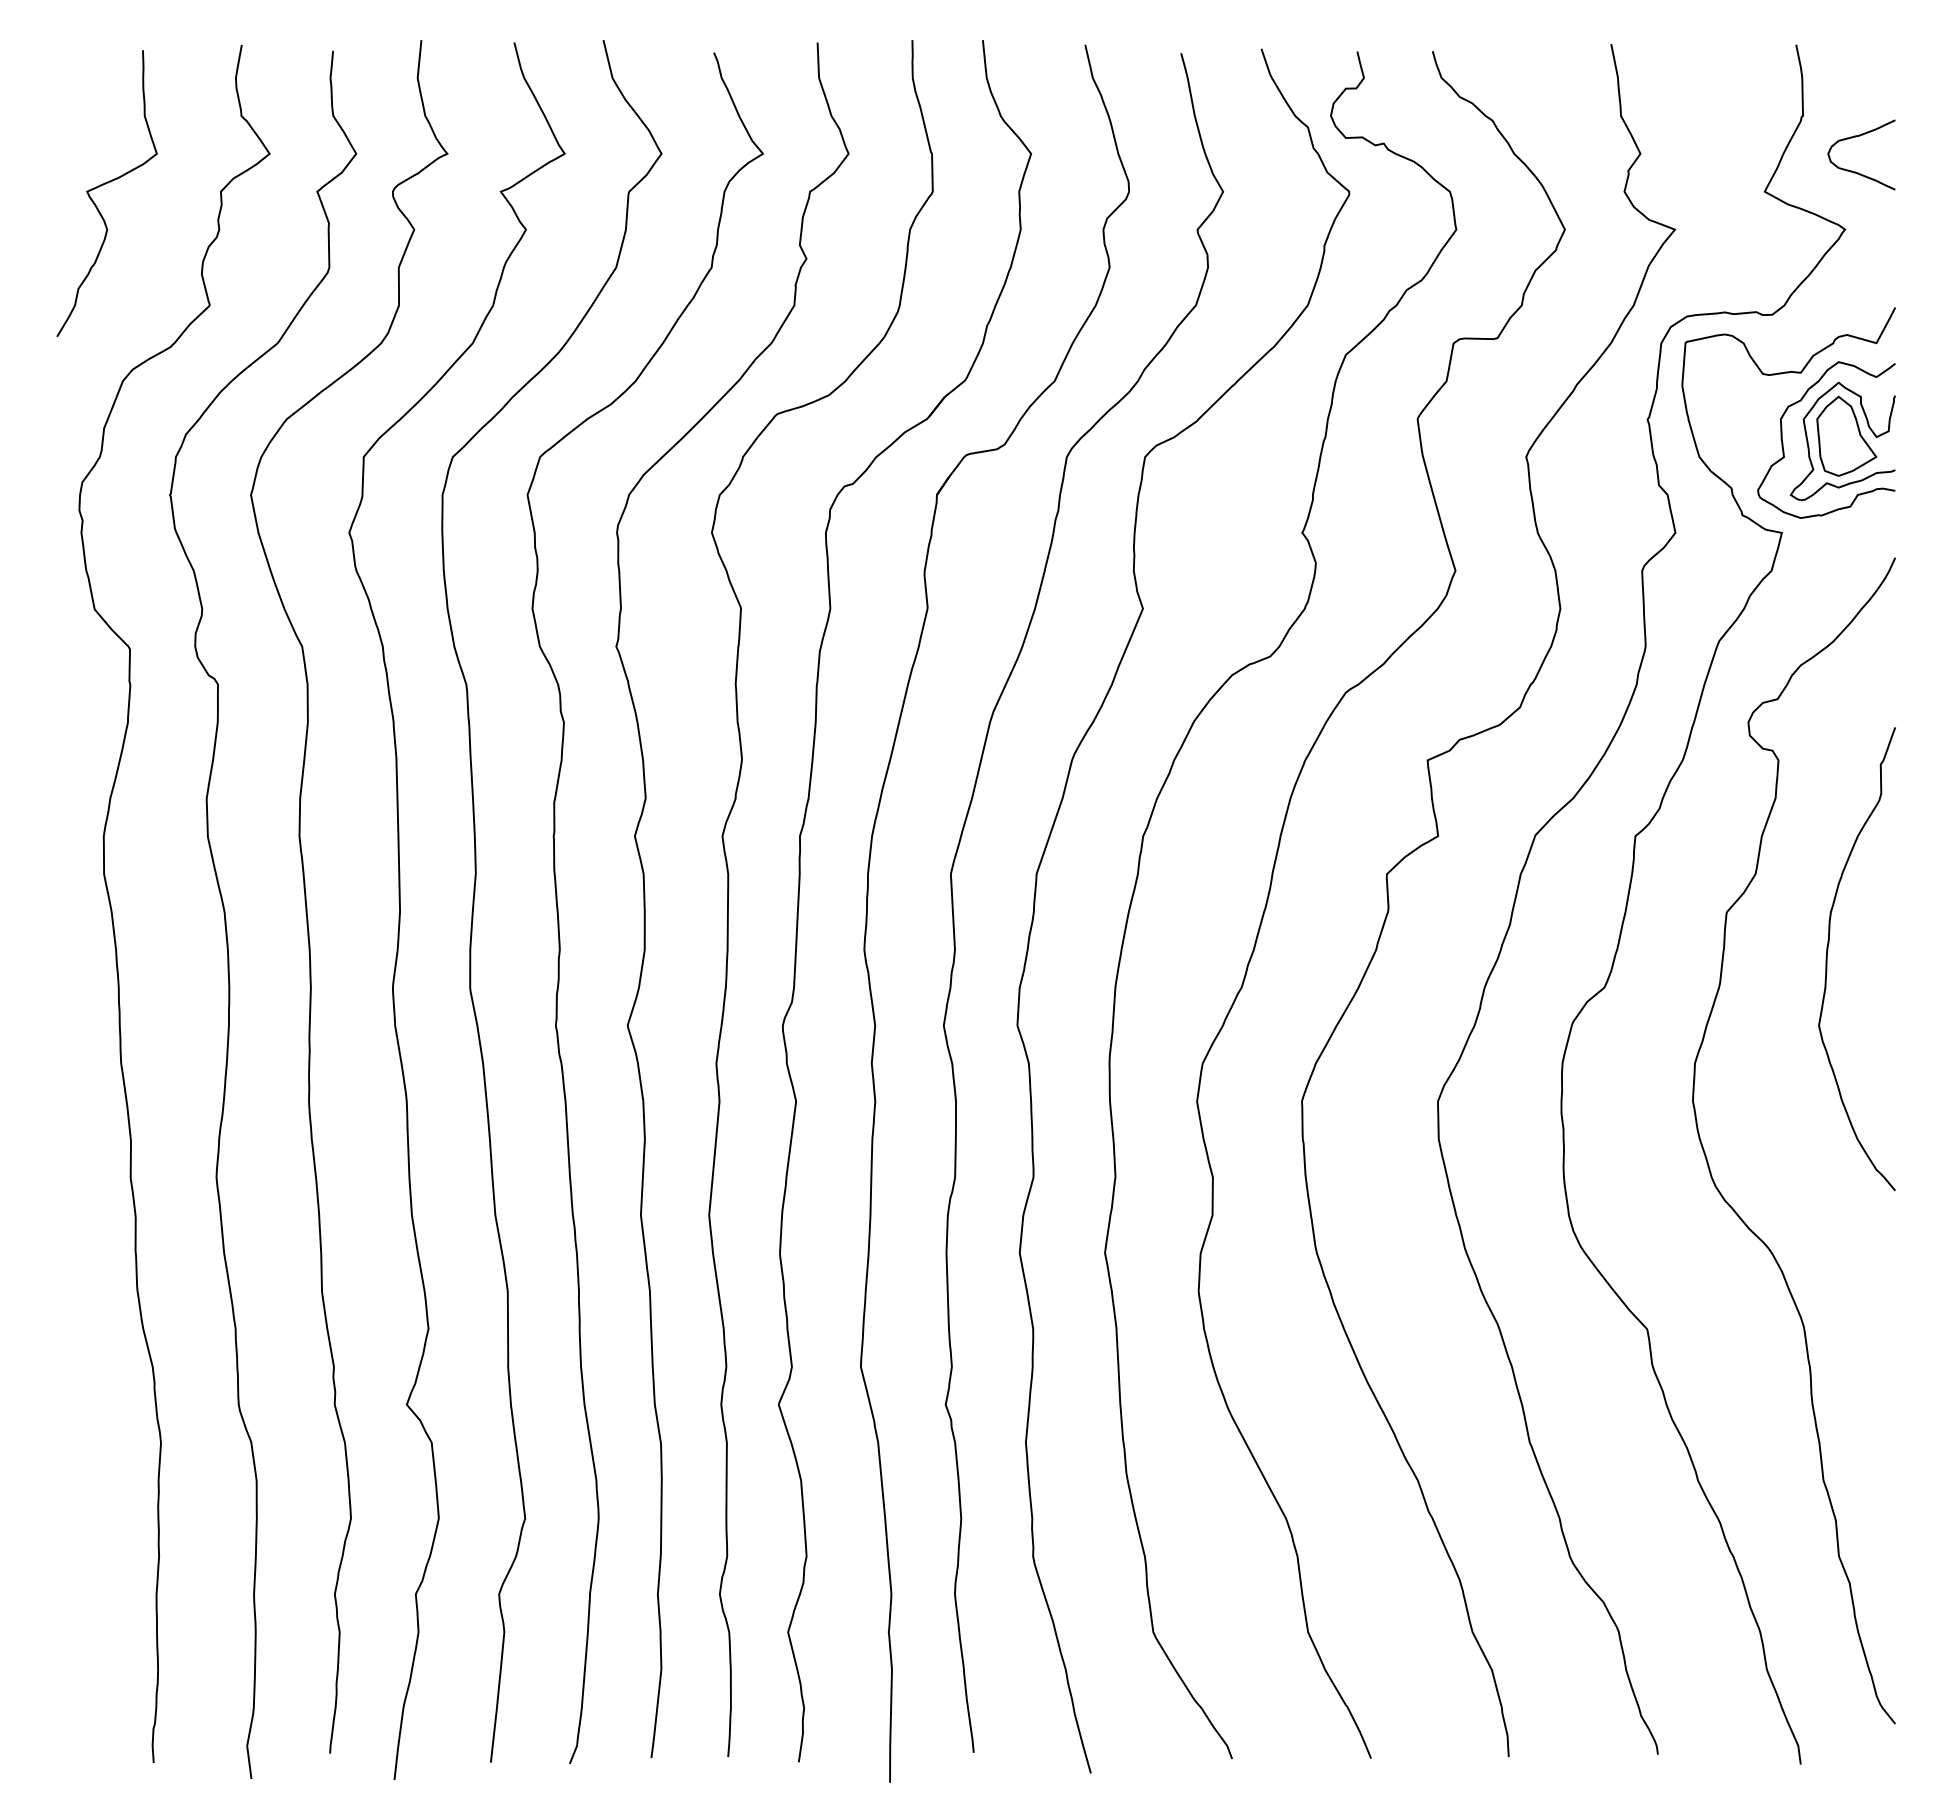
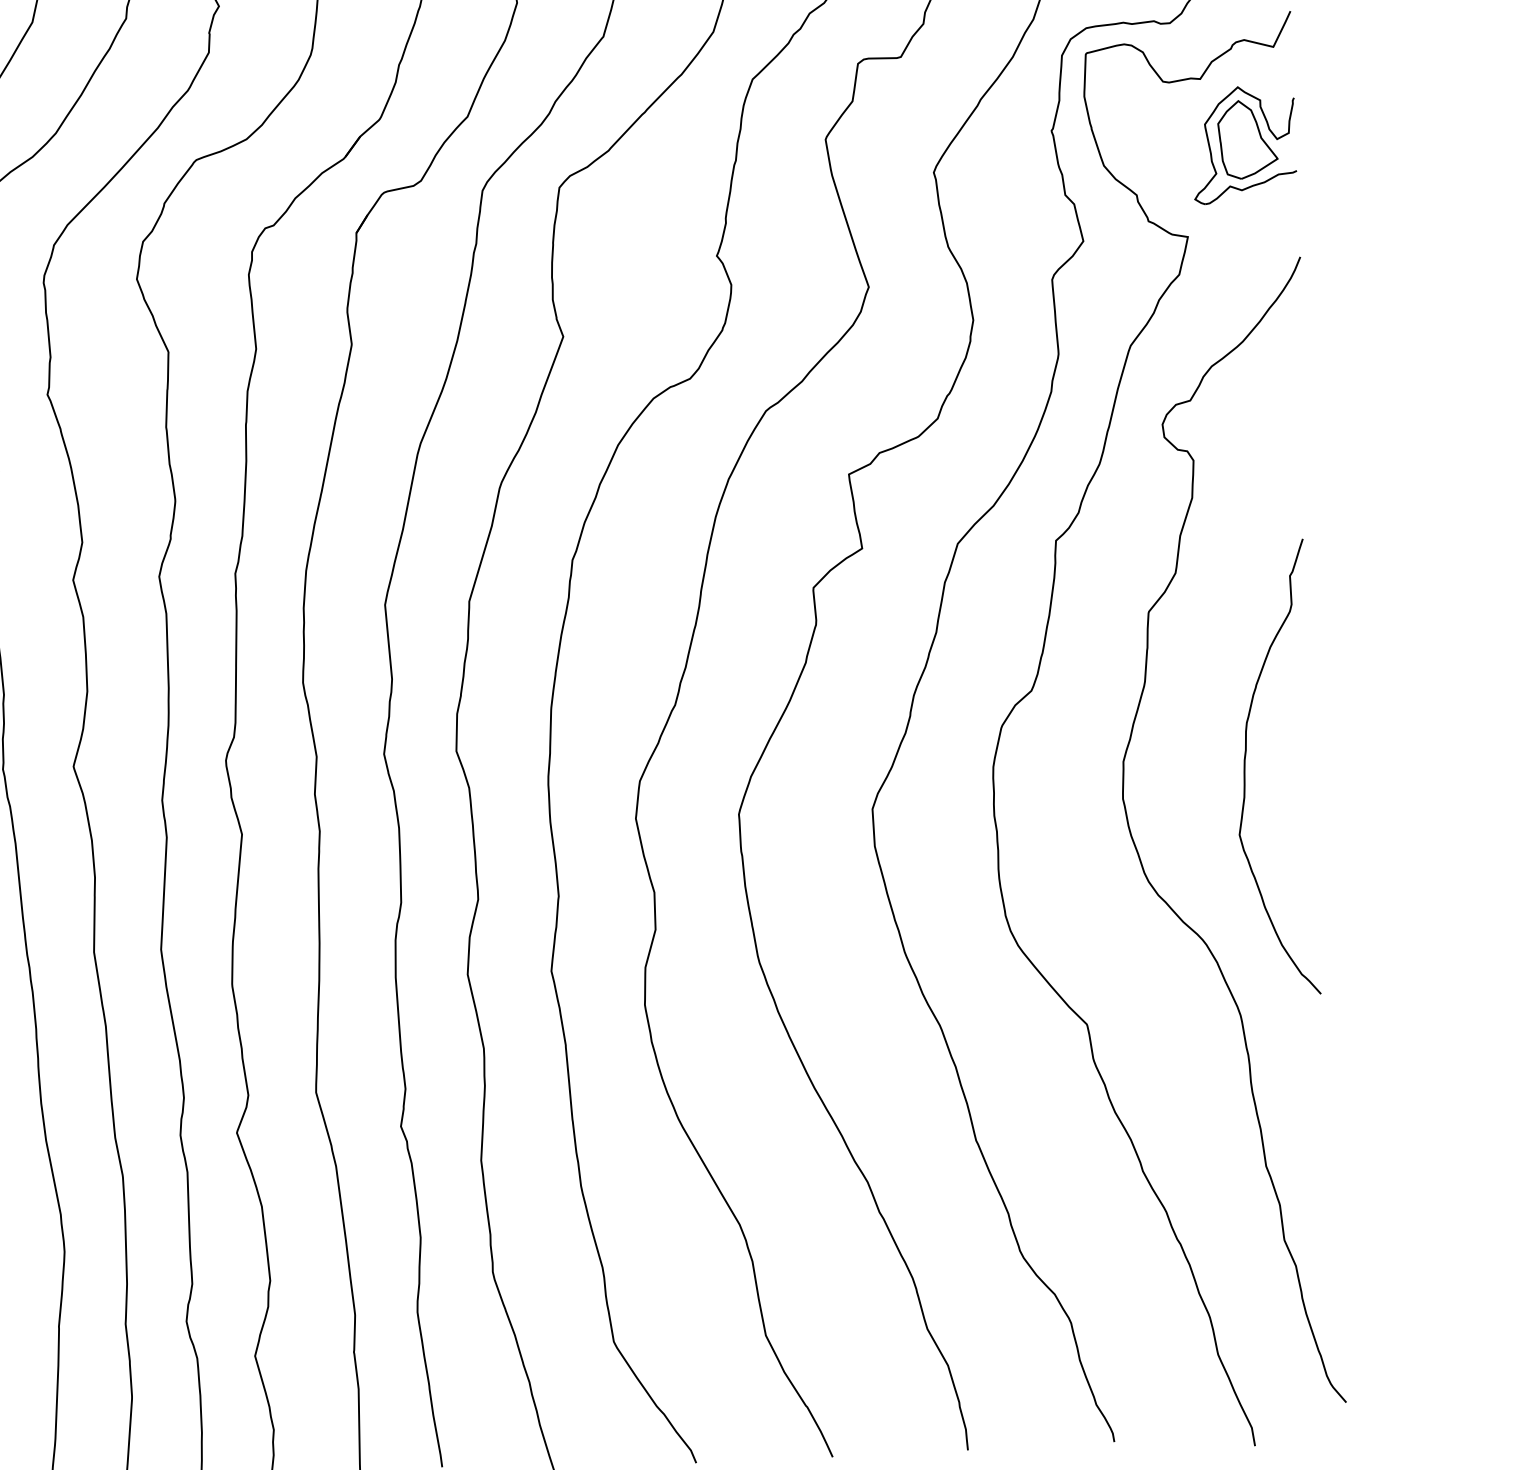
curve: (1783, 442) -> (1185, 148), removed
curve: (1827, 959) -> (1245, 769), moved

